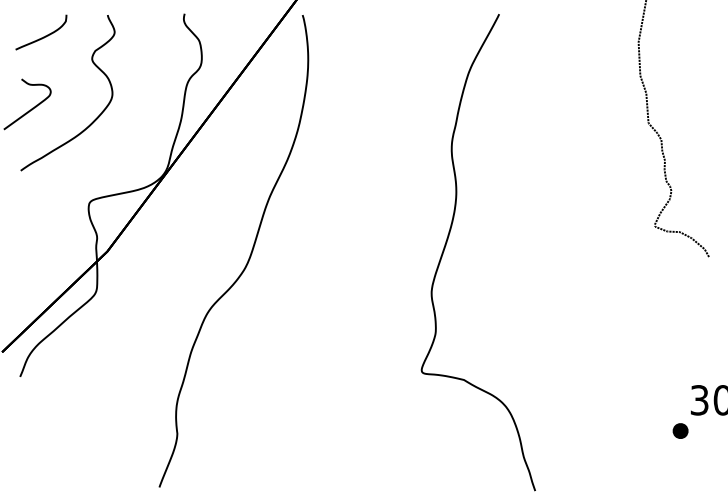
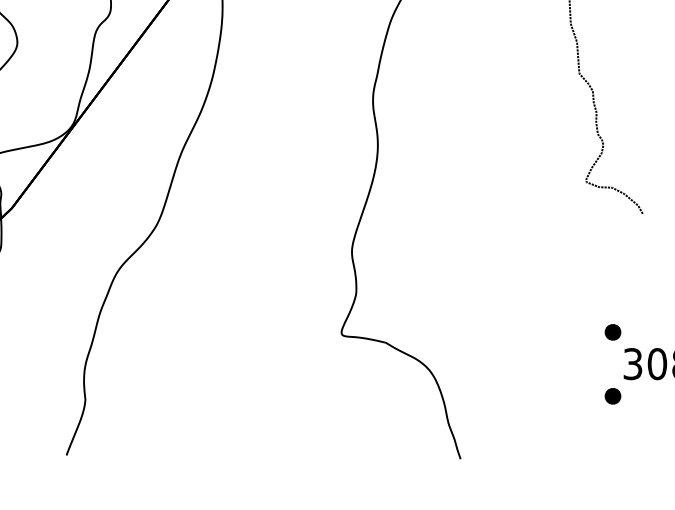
part: (680, 369) -> (612, 331), added

